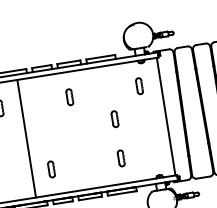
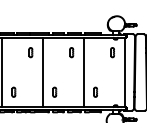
part: (114, 117) -> (95, 68), removed
line: (96, 125) -> (84, 71), added

